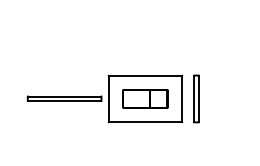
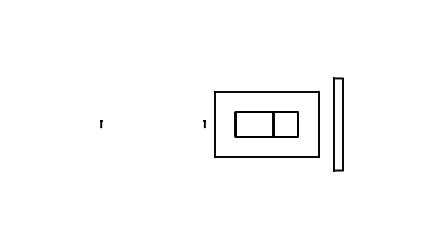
line: (64, 96) -> (152, 121), removed
part: (196, 98) -> (338, 124), size x1.4
line: (64, 101) -> (152, 127), removed

